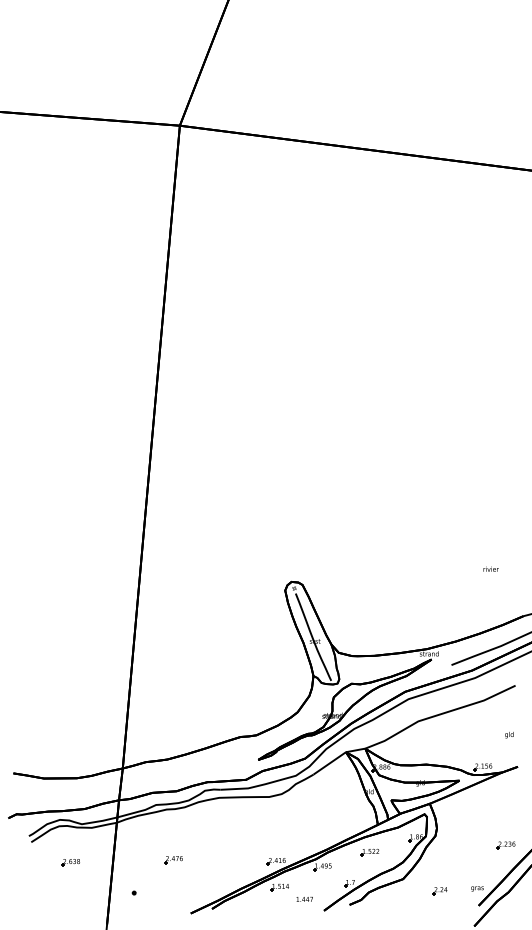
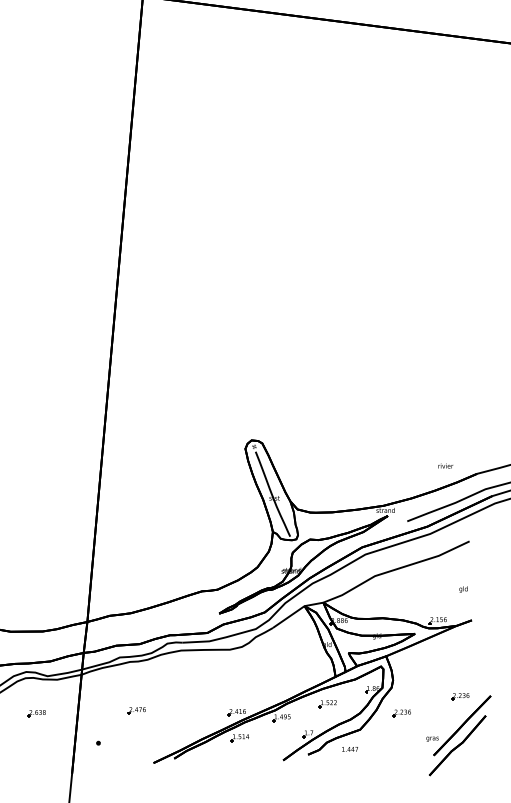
text: (490, 568) -> (445, 465), moved
part: (445, 862) -> (401, 713), added
part: (439, 891) -> (395, 741), removed
text: (304, 899) -> (349, 749), moved

